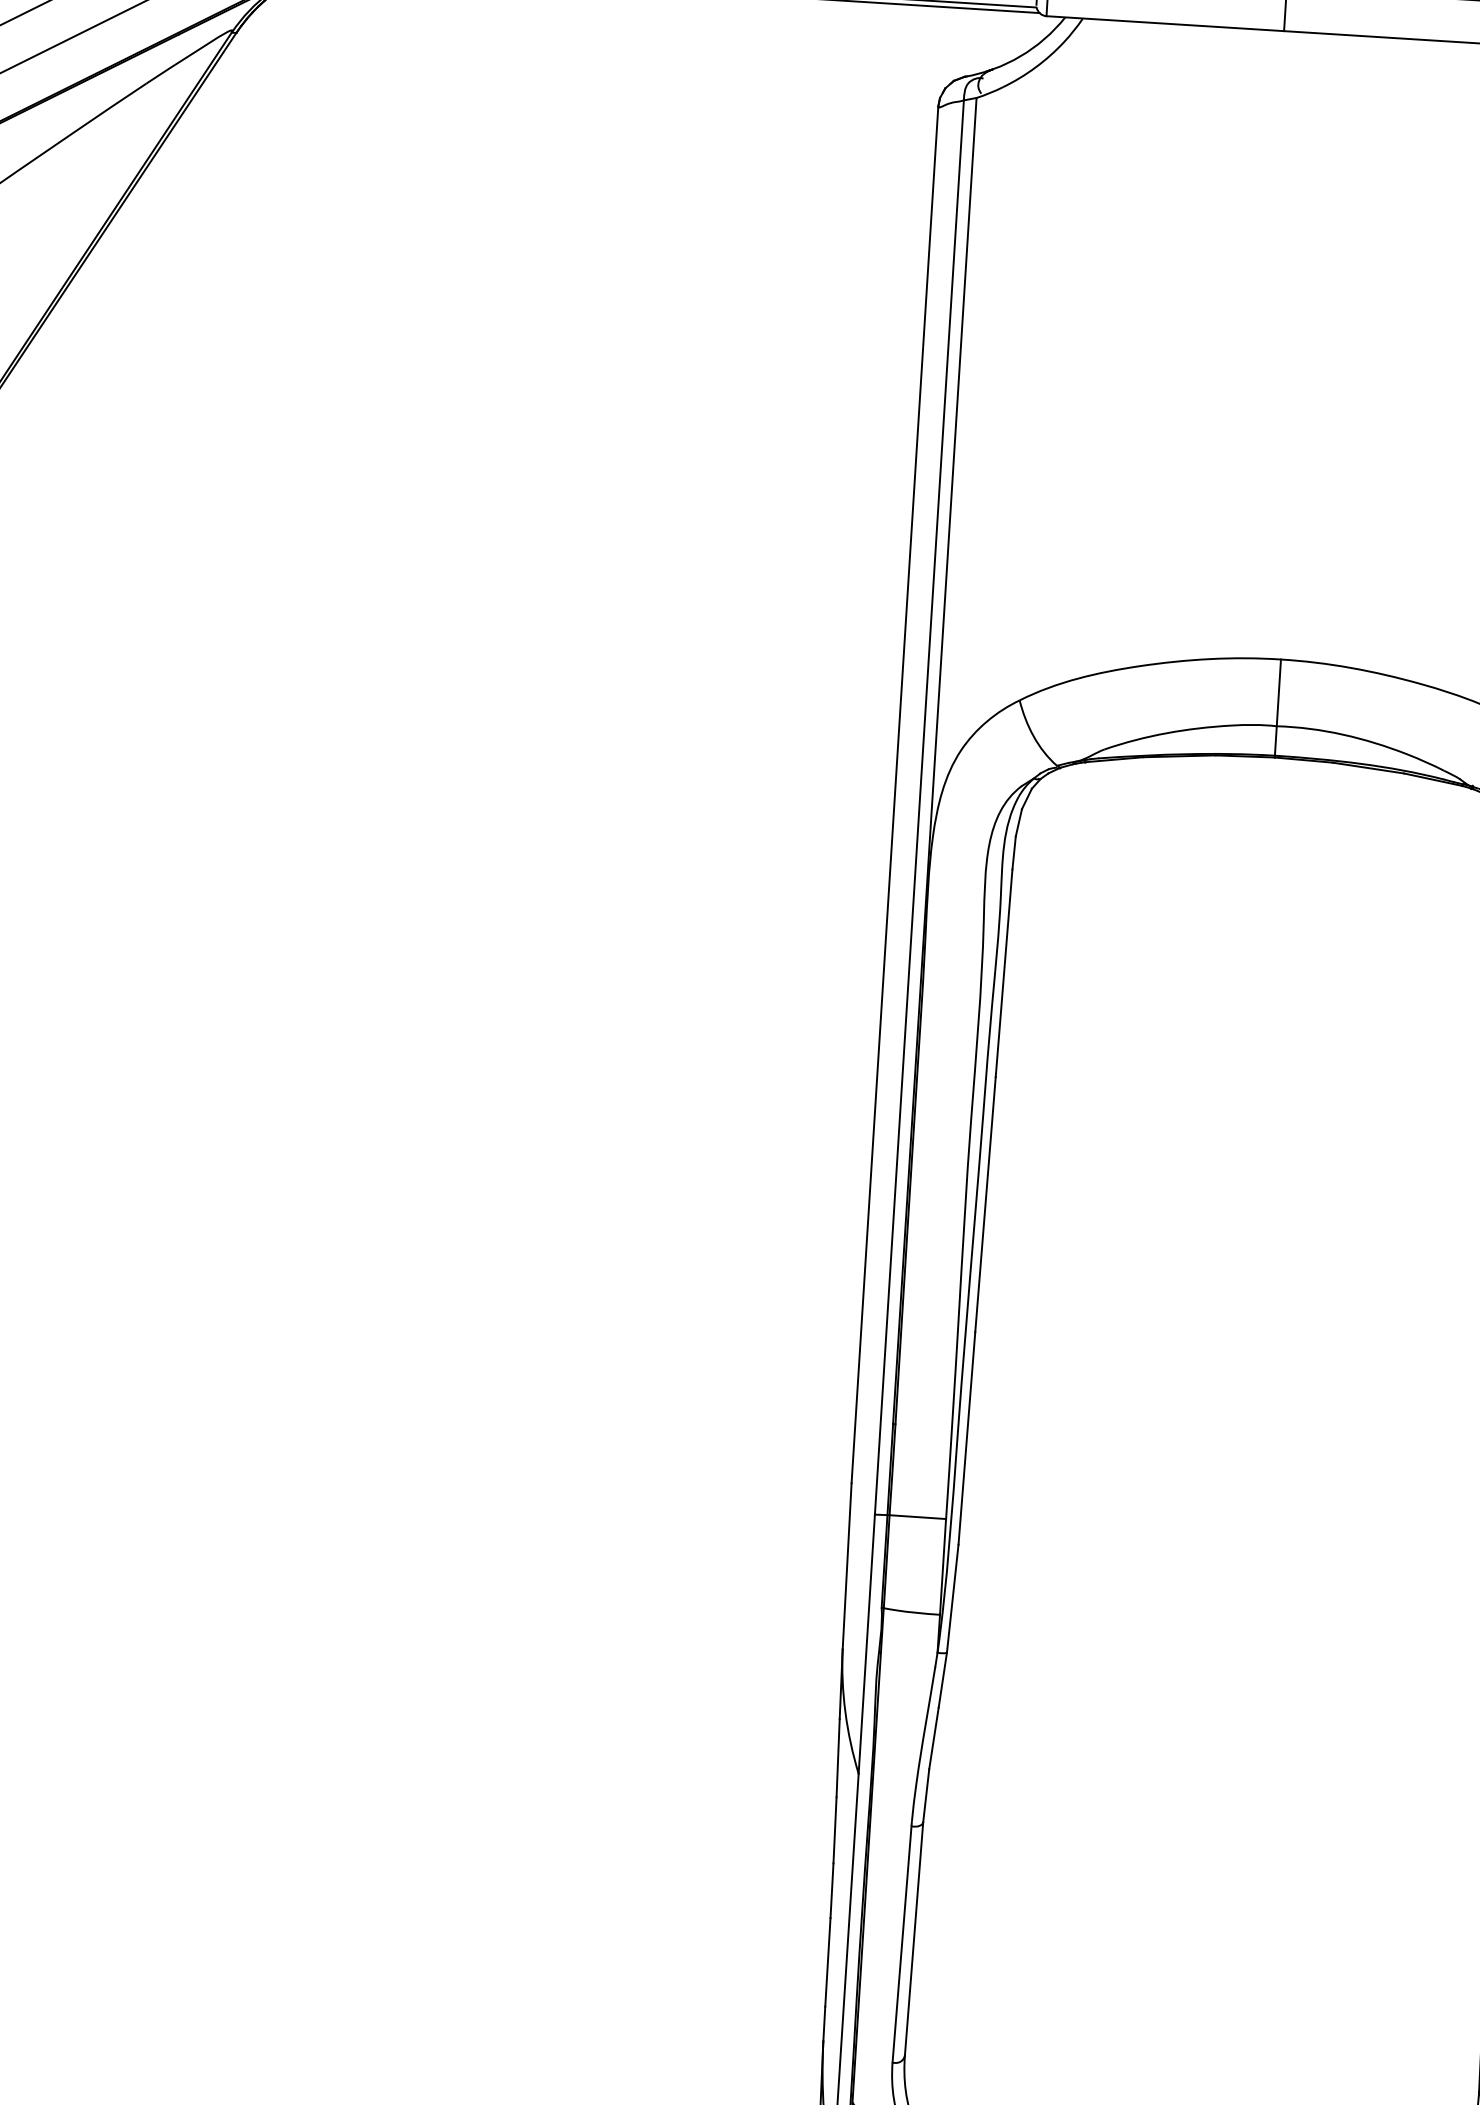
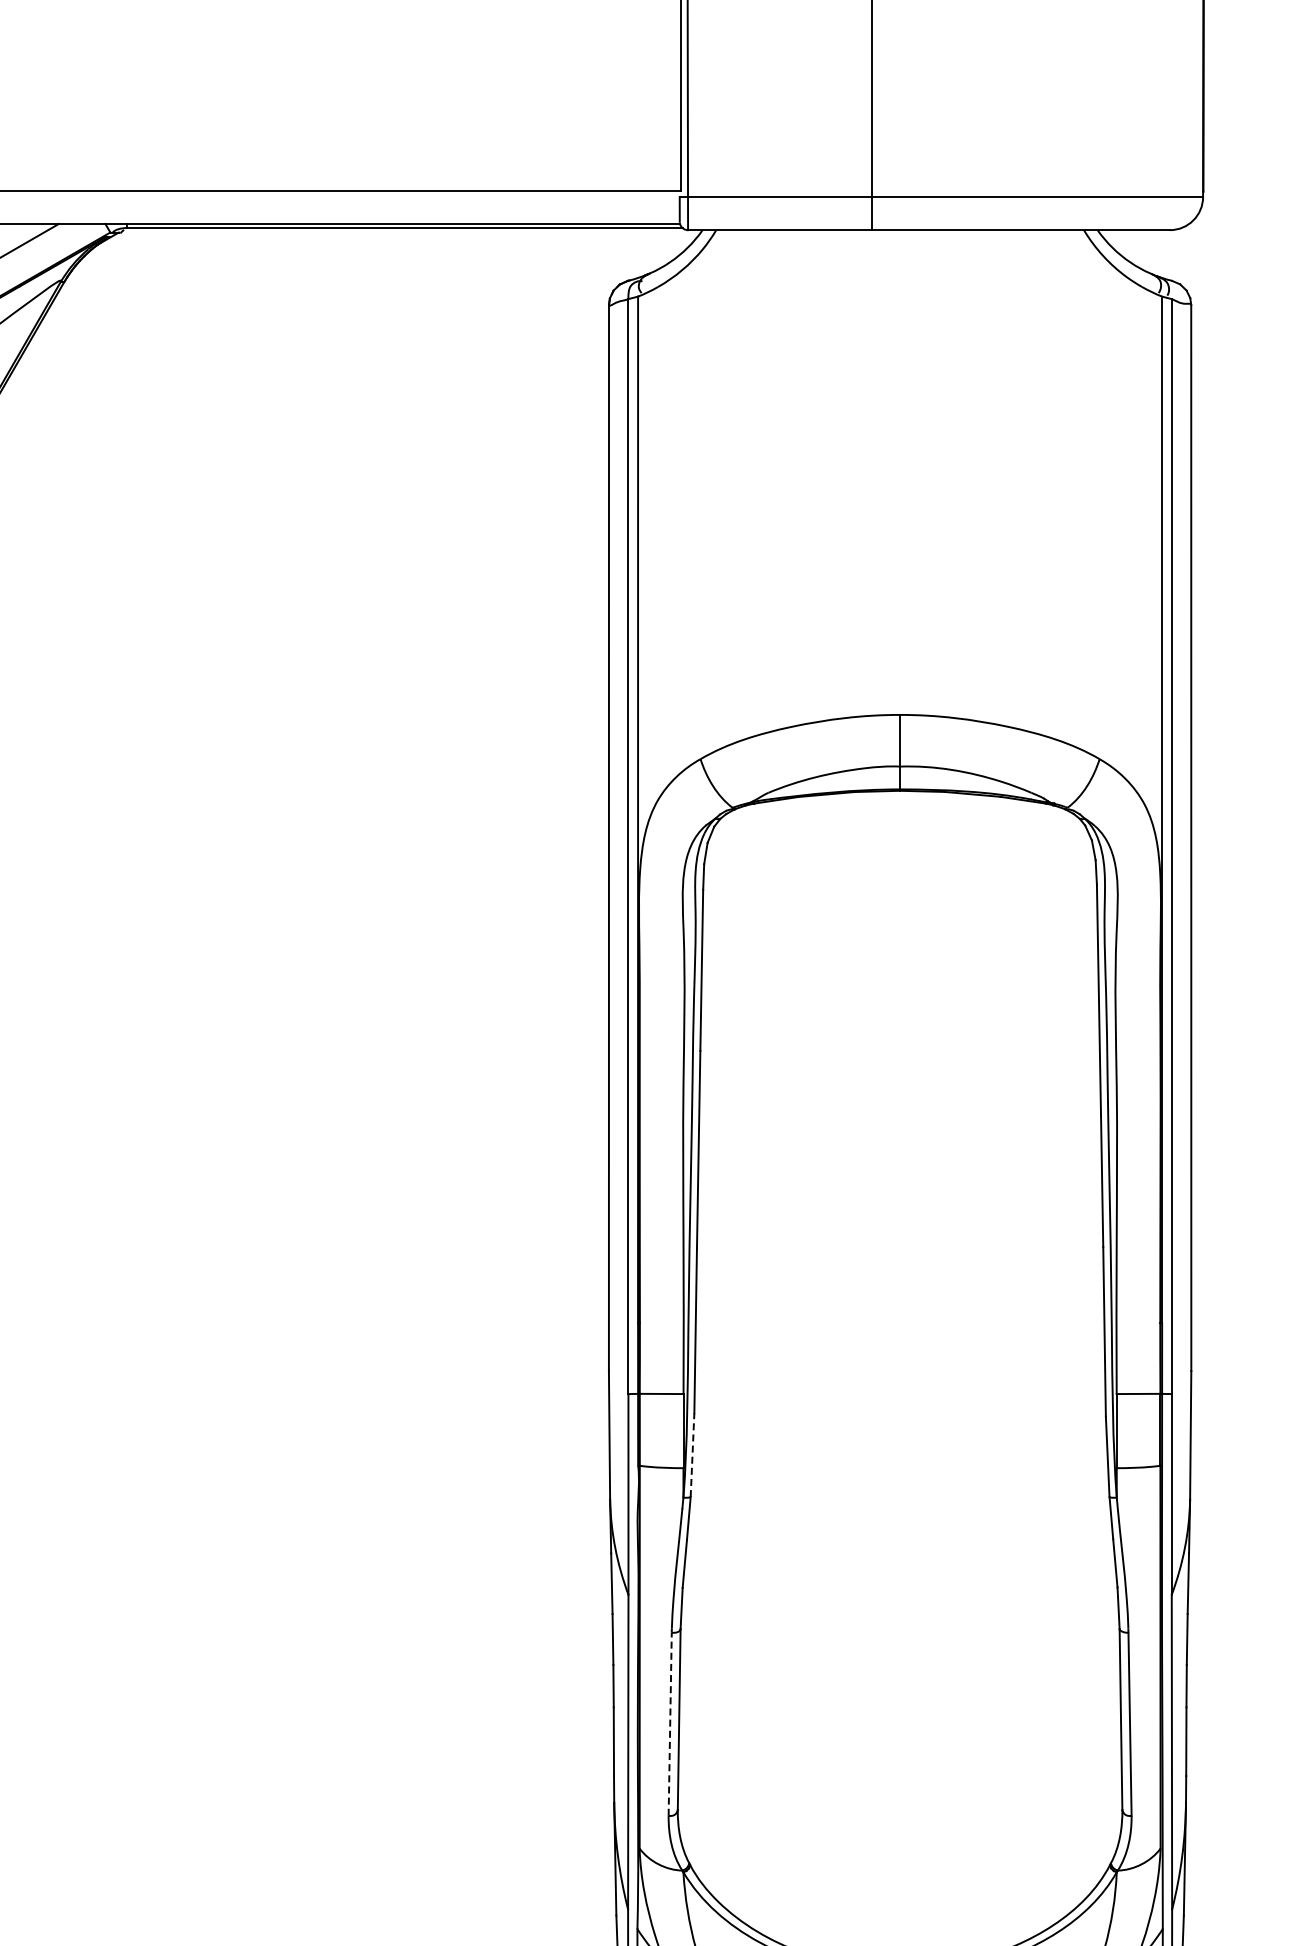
line: (952, 1599) -> (692, 1455), solid -> dashed
line: (902, 1944) -> (670, 1724), solid -> dashed

